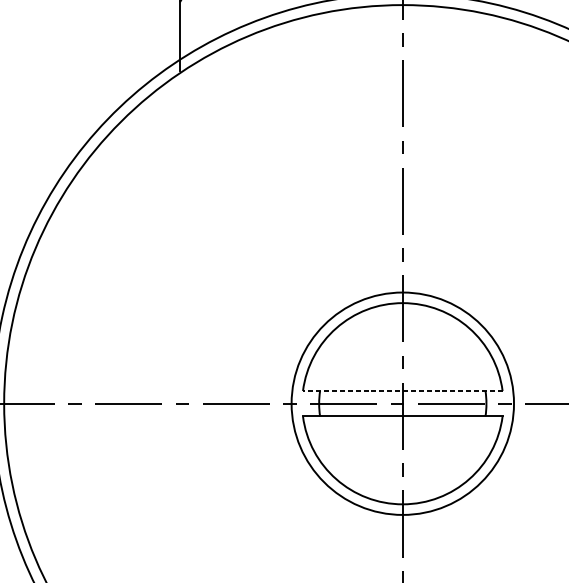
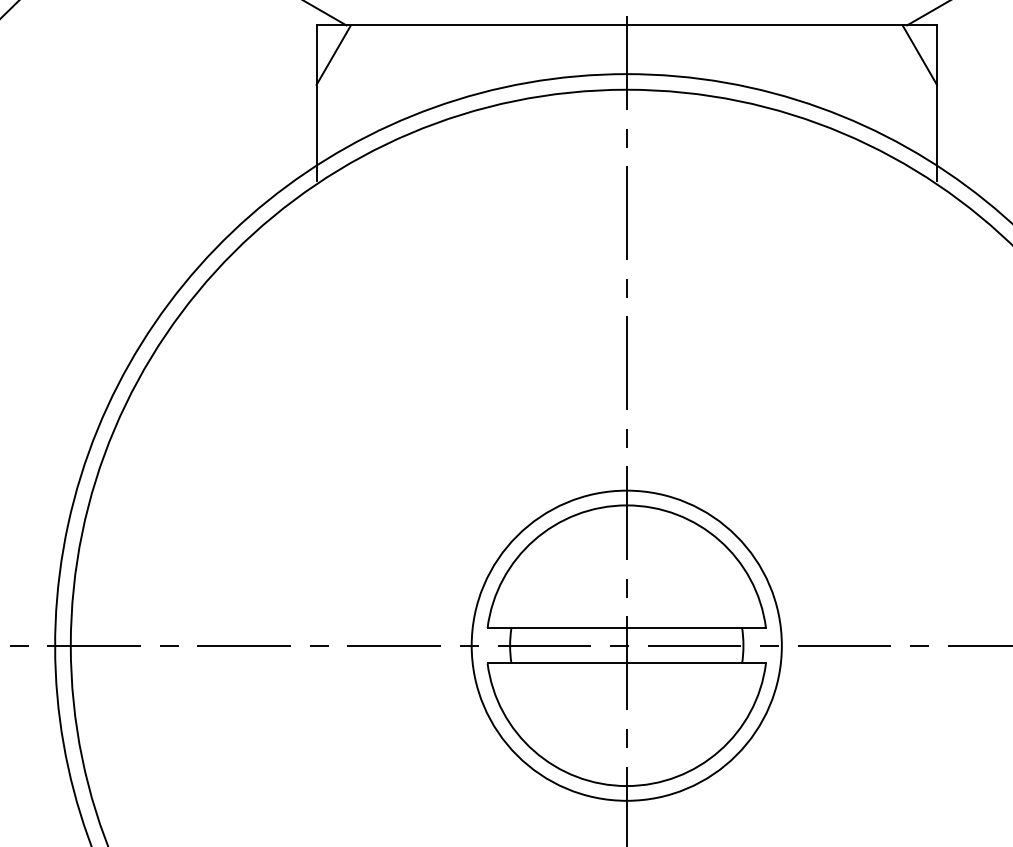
line: (402, 391) -> (626, 628), dashed -> solid

